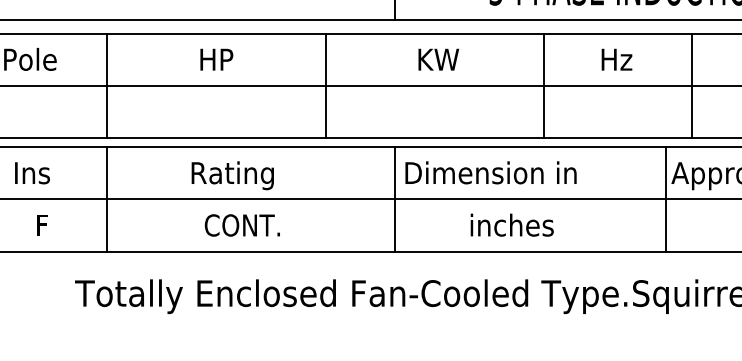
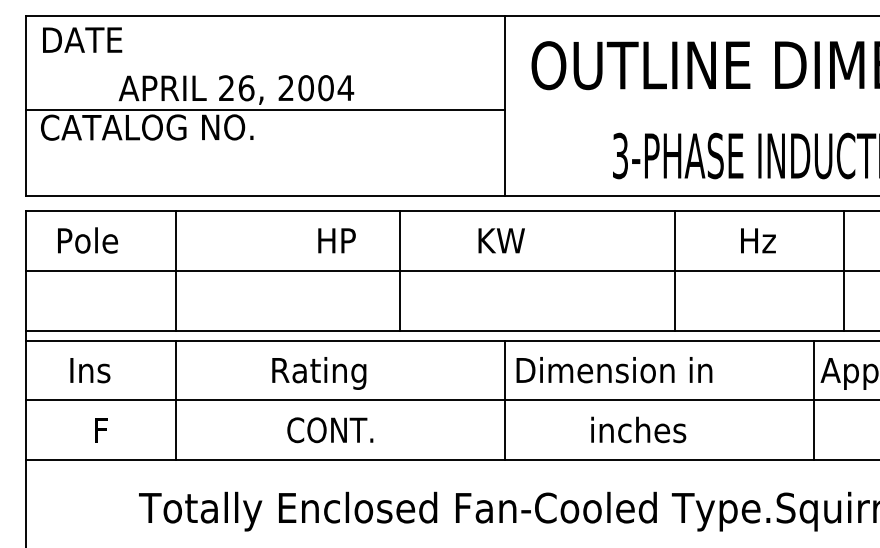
text: (216, 59) -> (336, 240), moved
text: (438, 59) -> (501, 240), moved
line: (325, 85) -> (400, 270), moved

